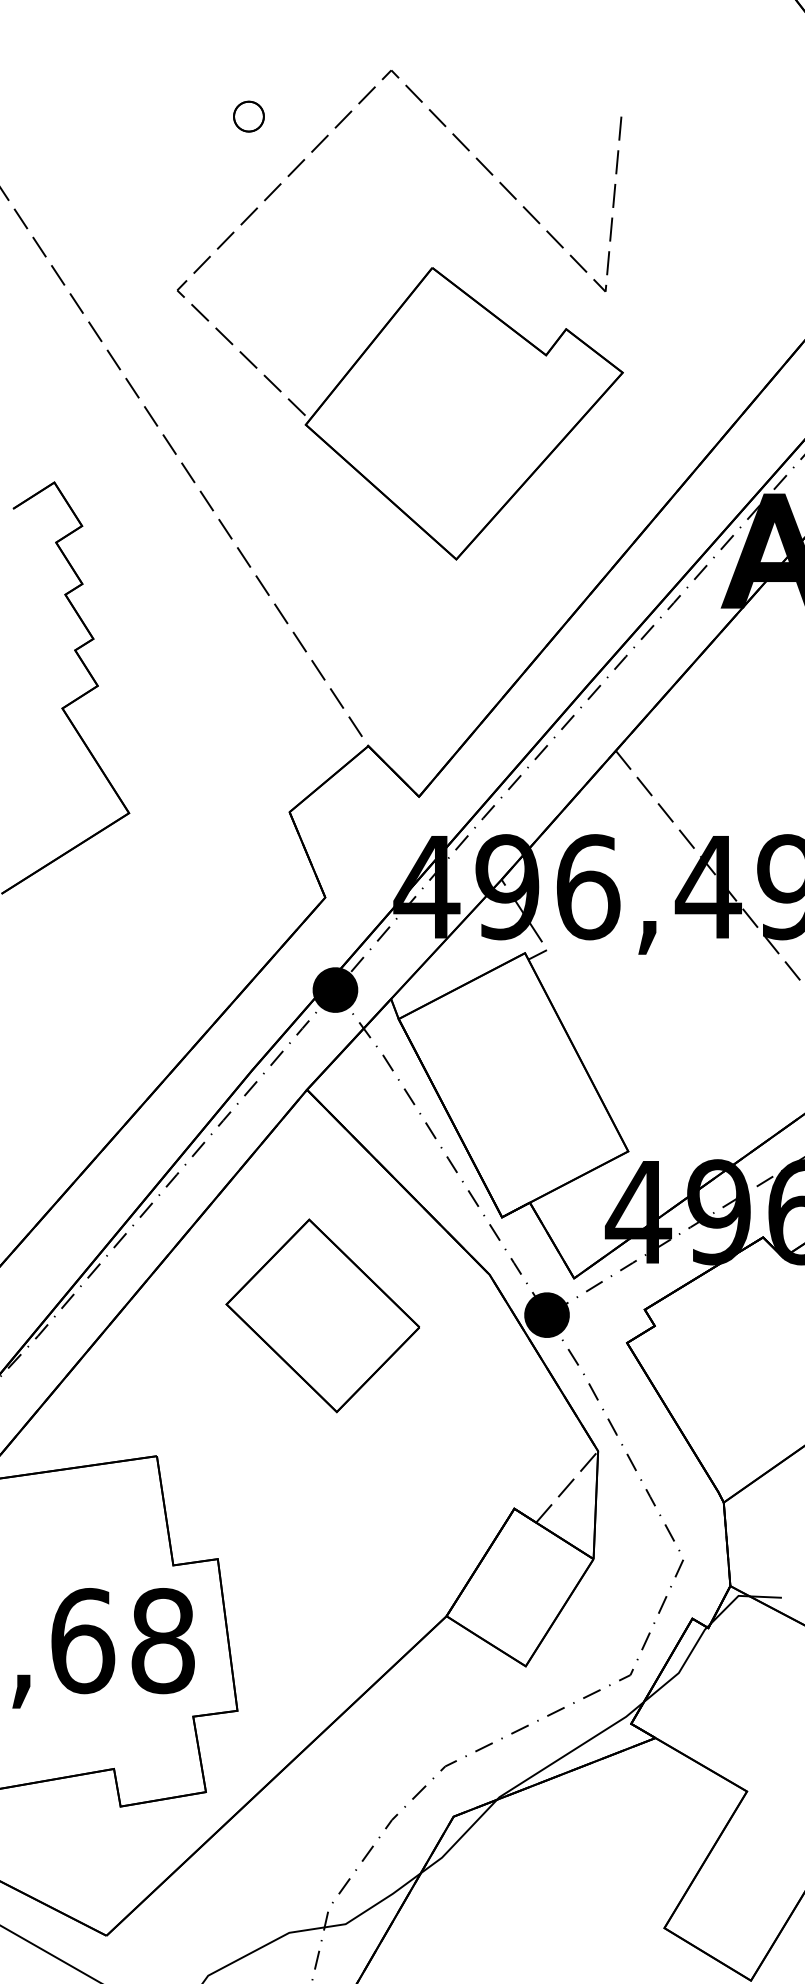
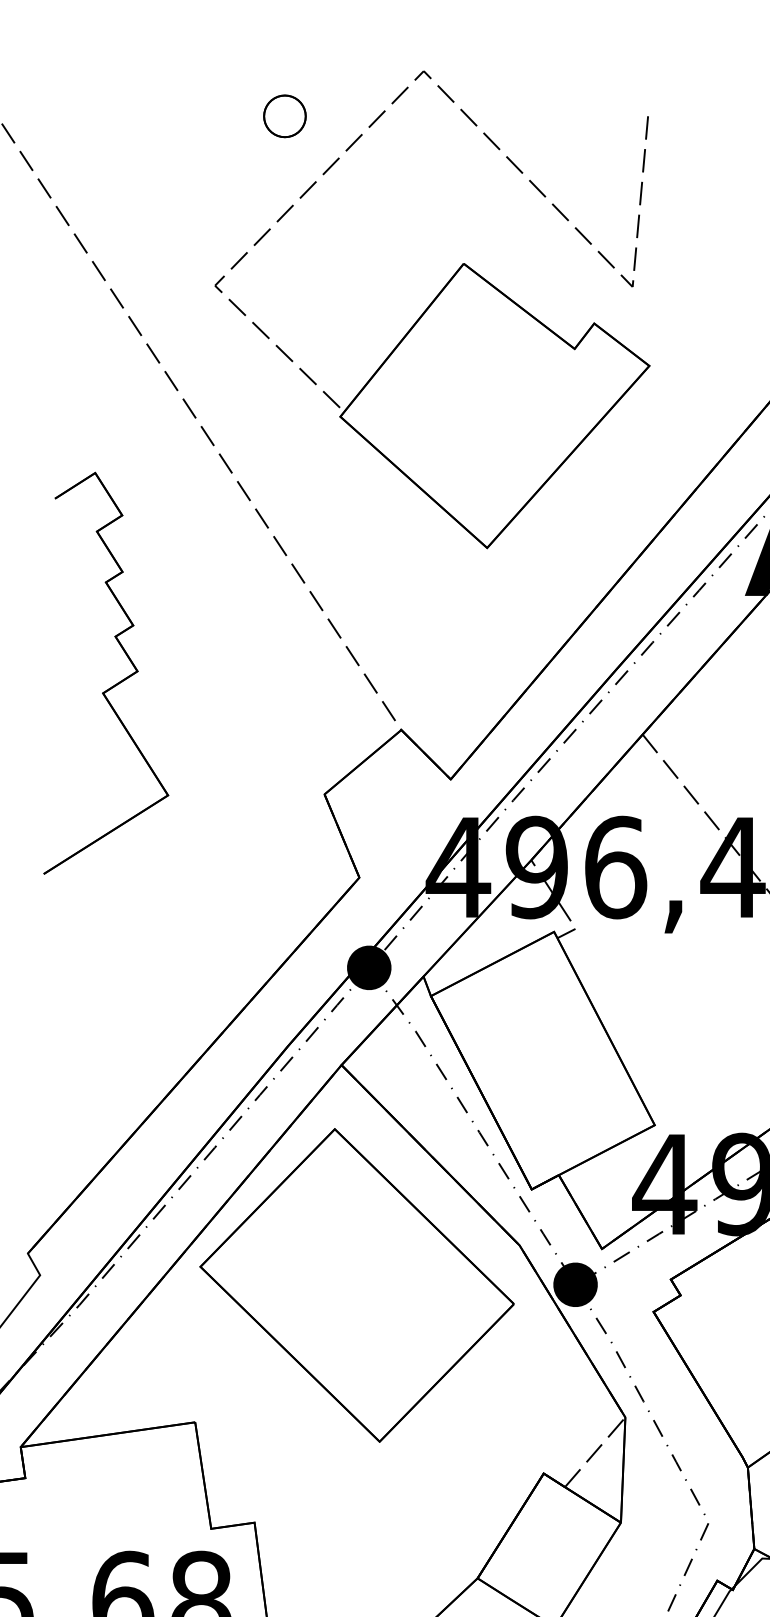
part: (248, 116) -> (284, 116), size x1.43
part: (322, 1315) -> (356, 1285), size x1.67

